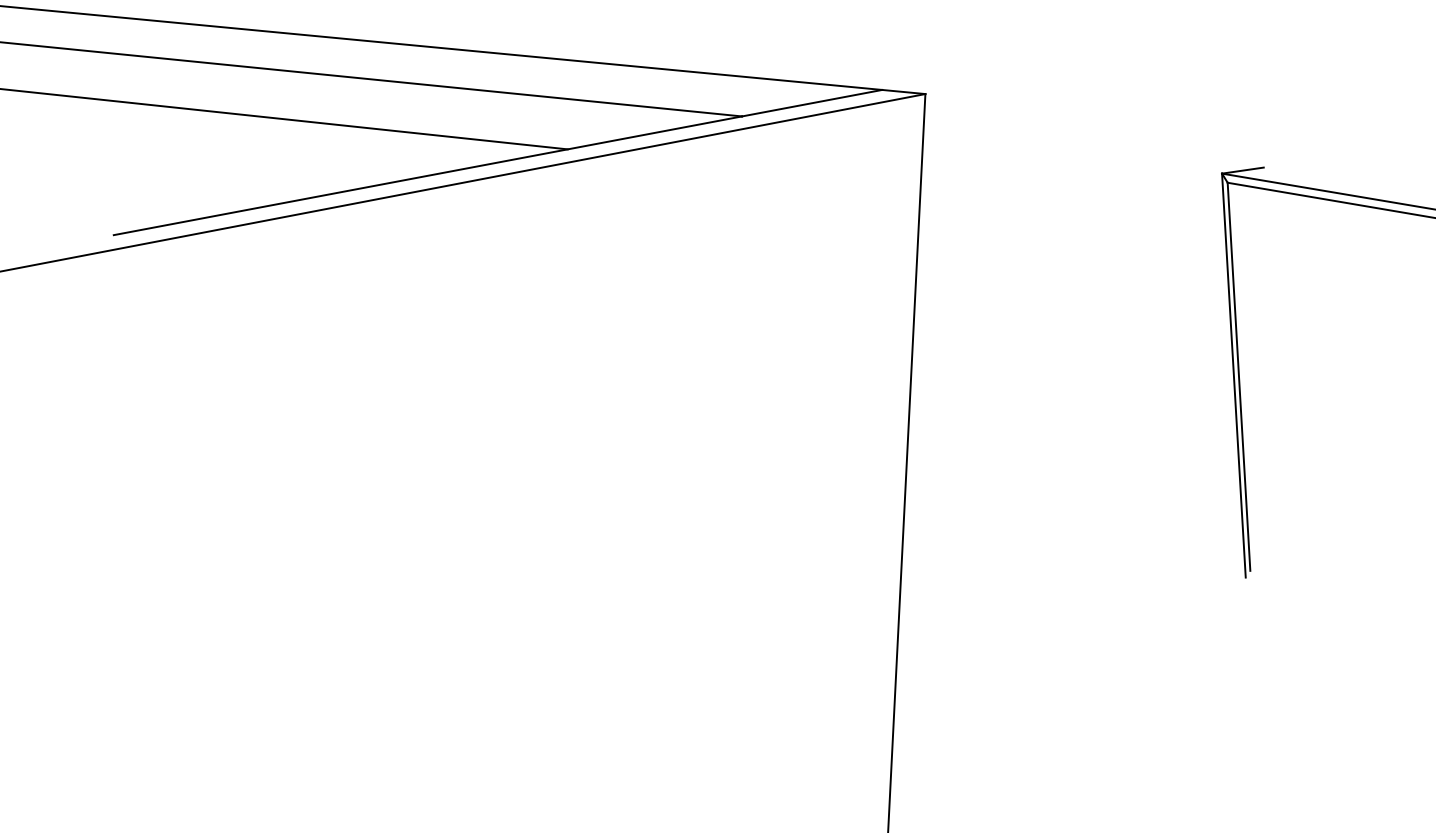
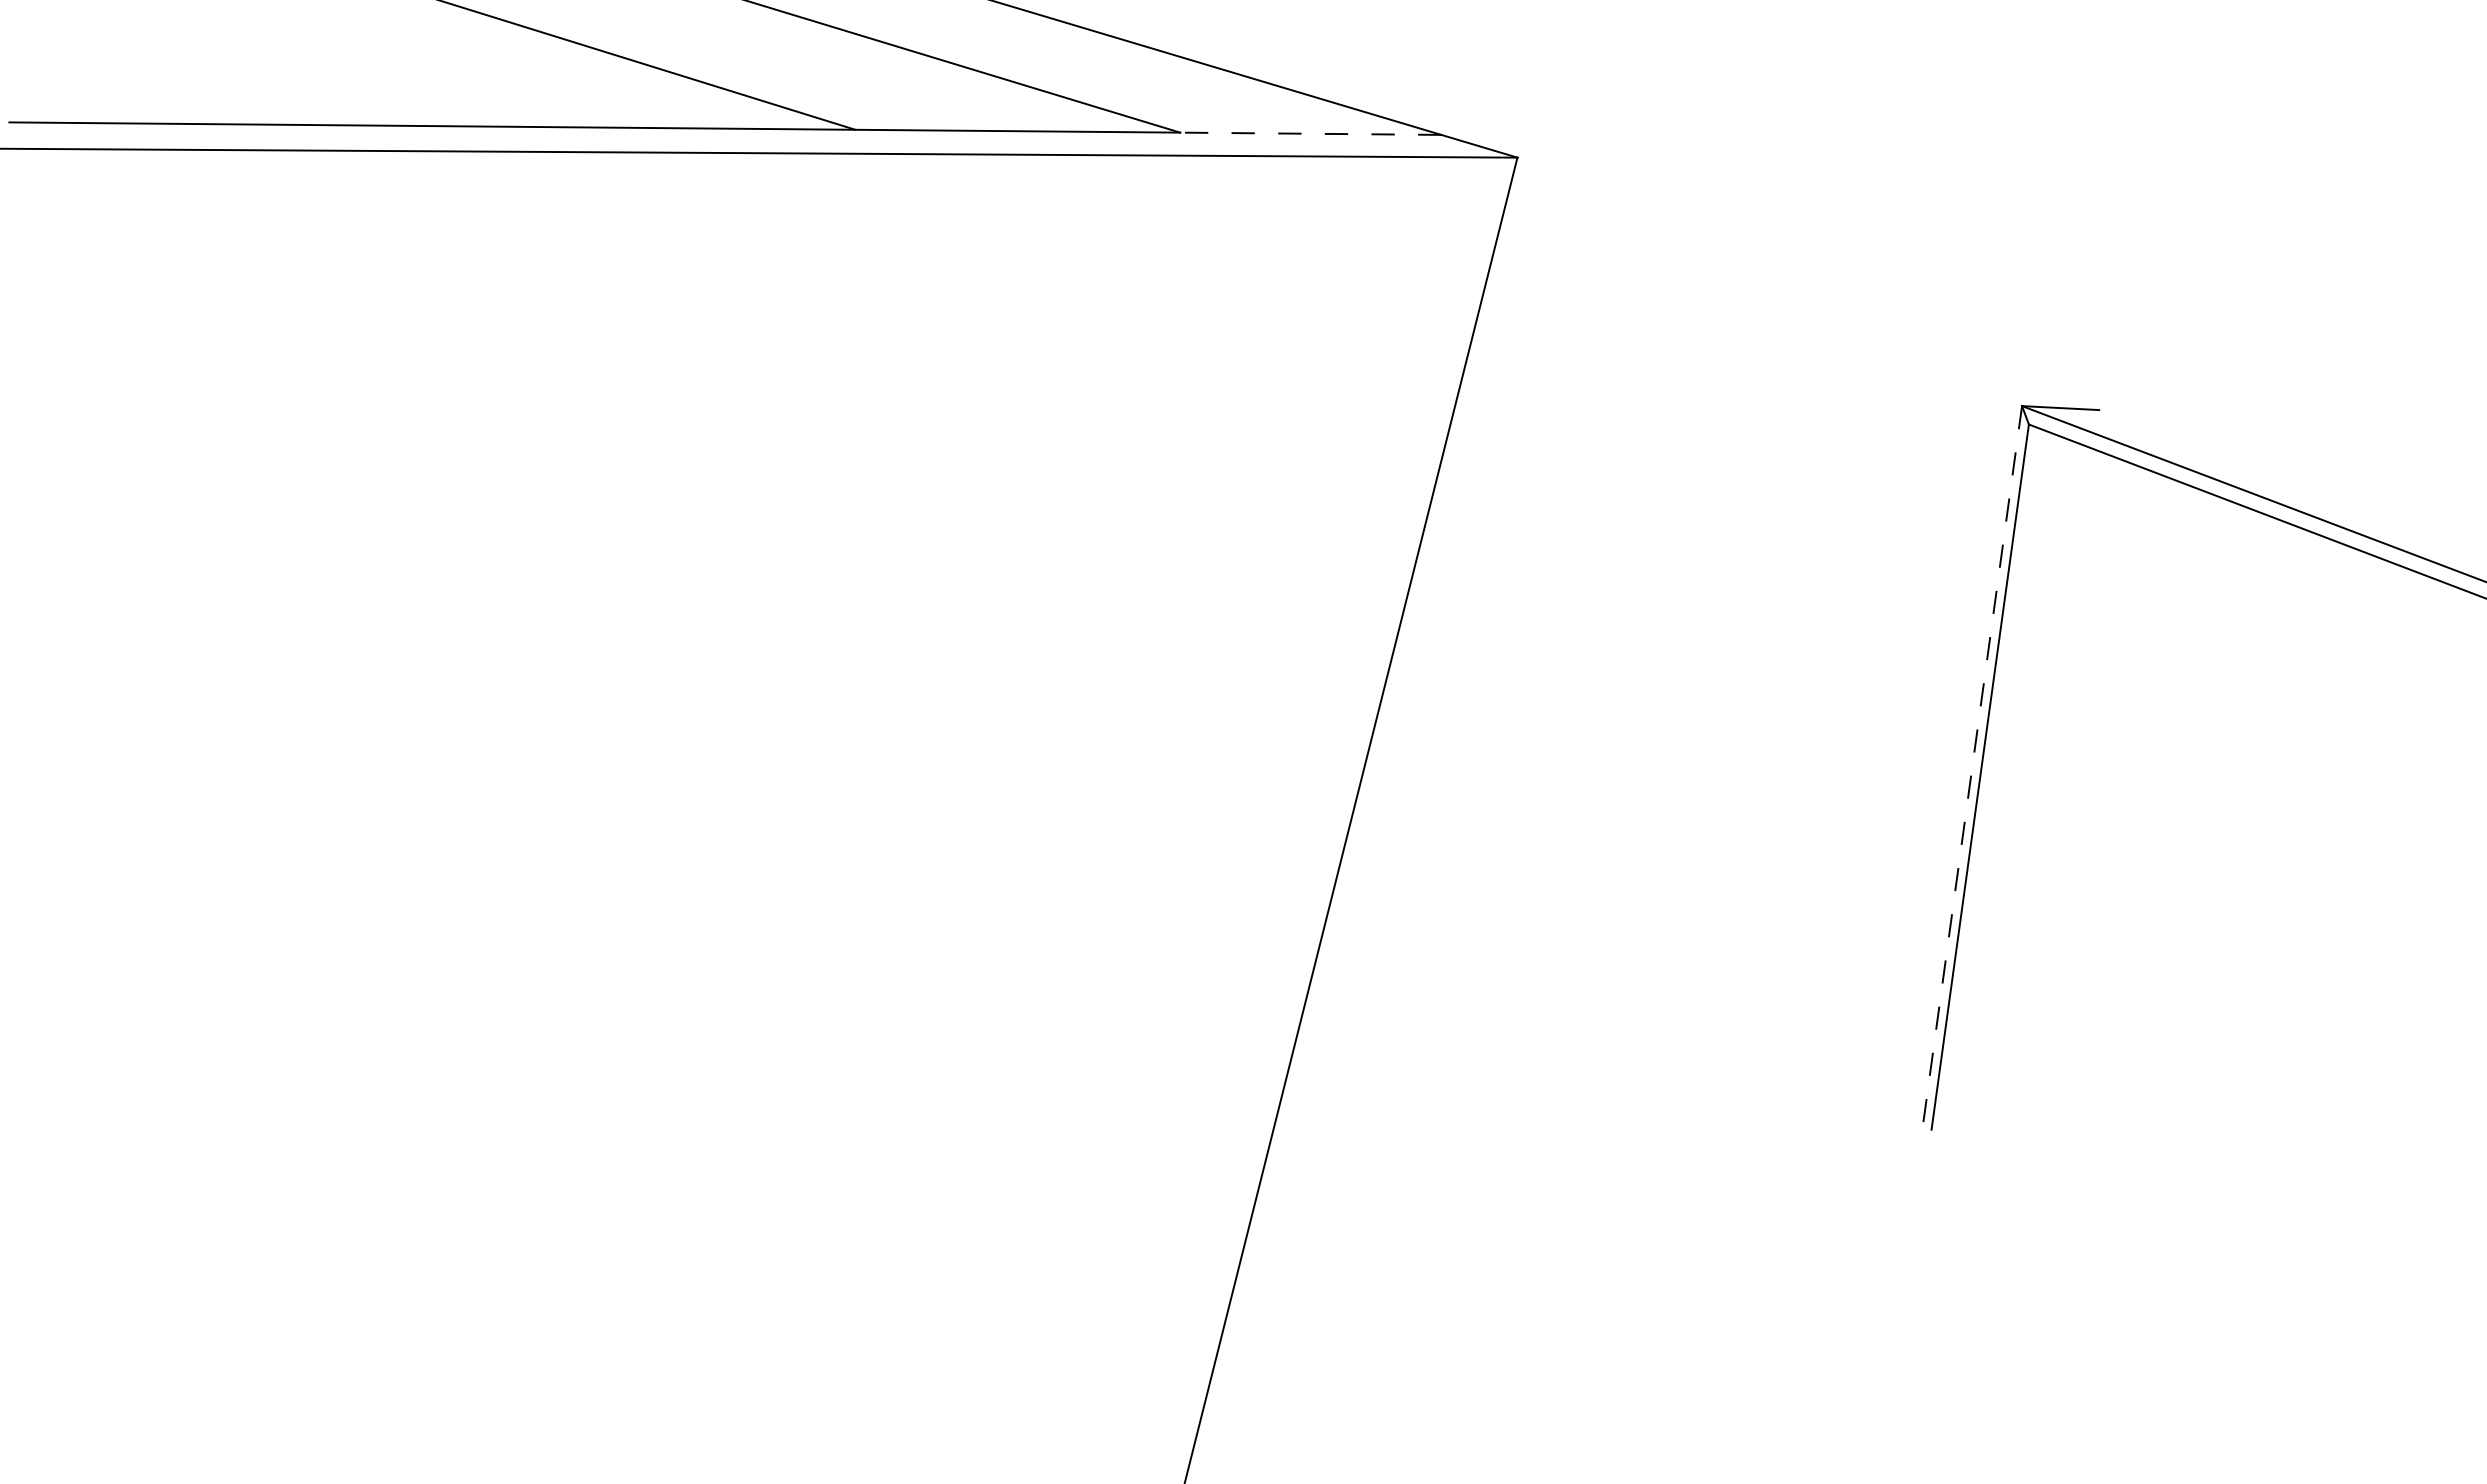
line: (811, 103) -> (1309, 134), solid -> dashed
line: (1233, 376) -> (1970, 774), solid -> dashed

